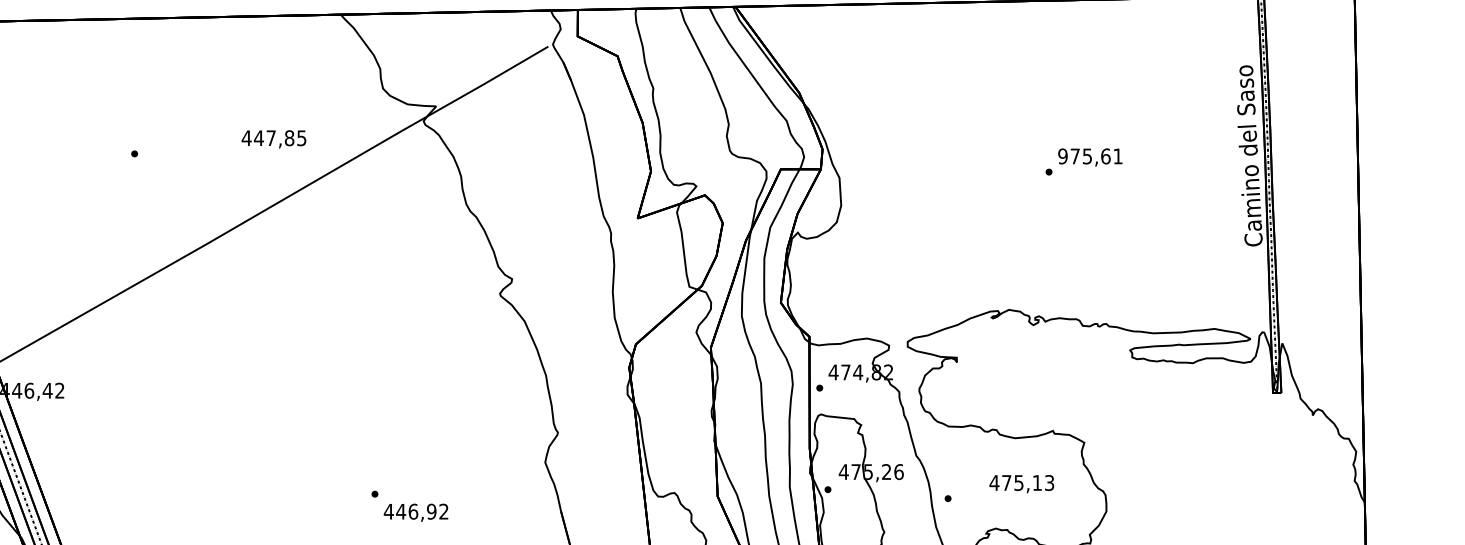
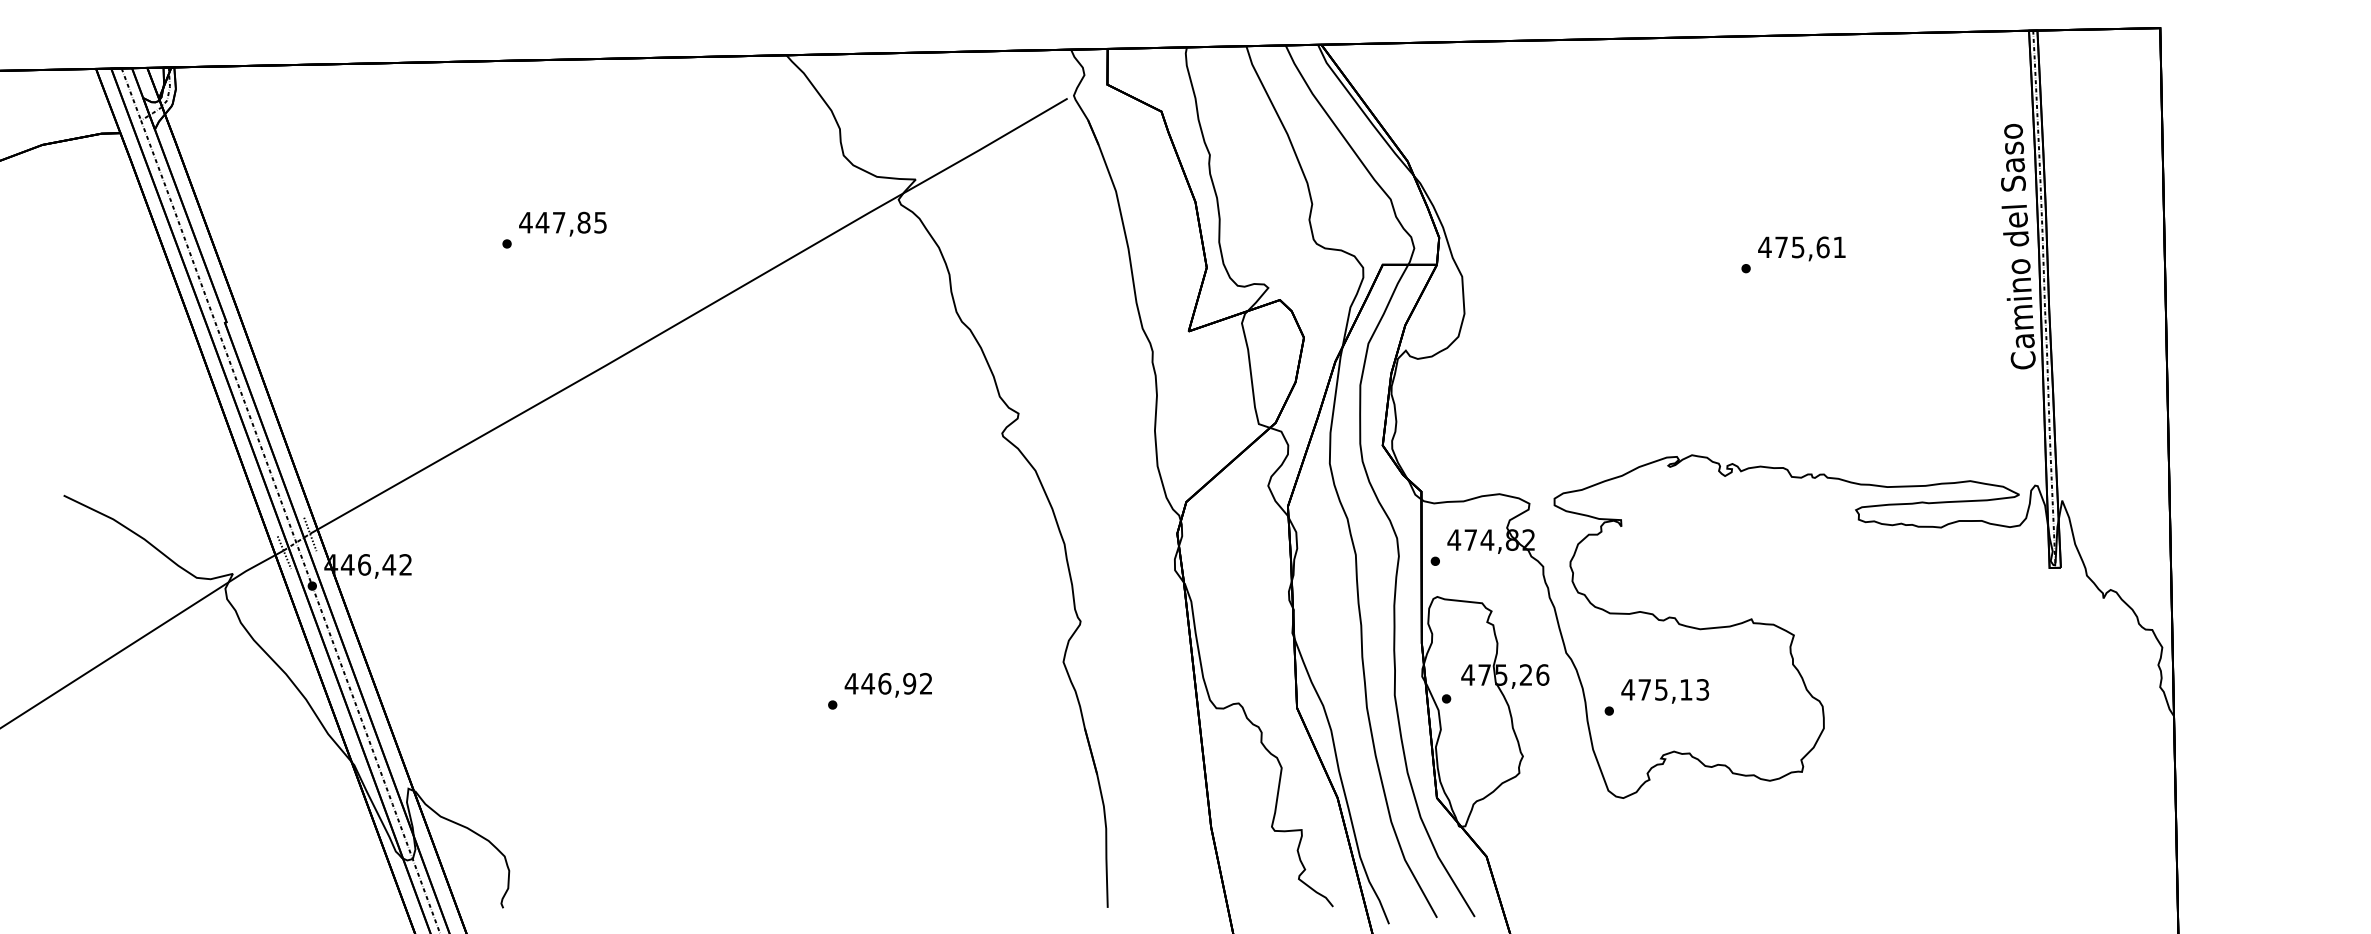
text: (273, 138) -> (562, 223), moved
text: (1062, 156) -> (1764, 247), 975,61 -> 475,61
text: (1022, 484) -> (1665, 691), moved
text: (415, 512) -> (887, 685), moved

